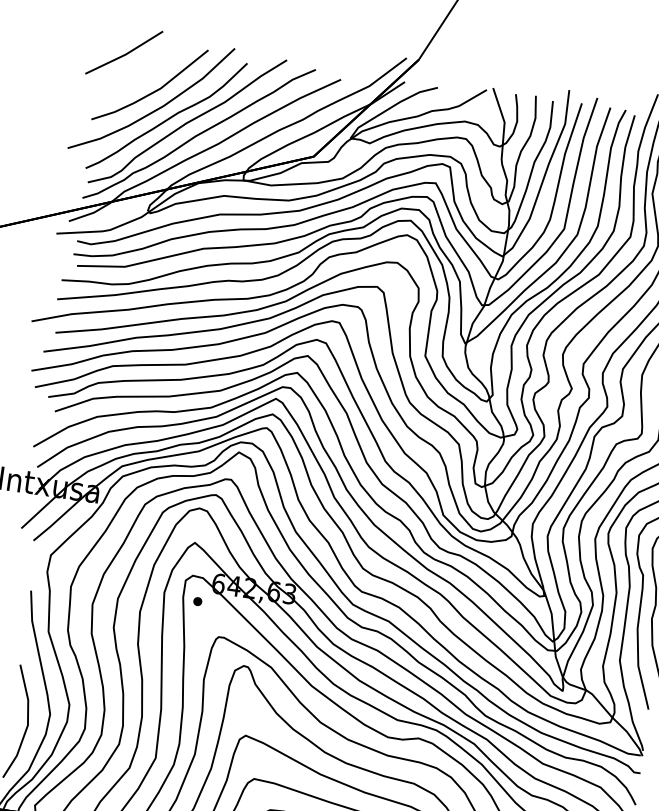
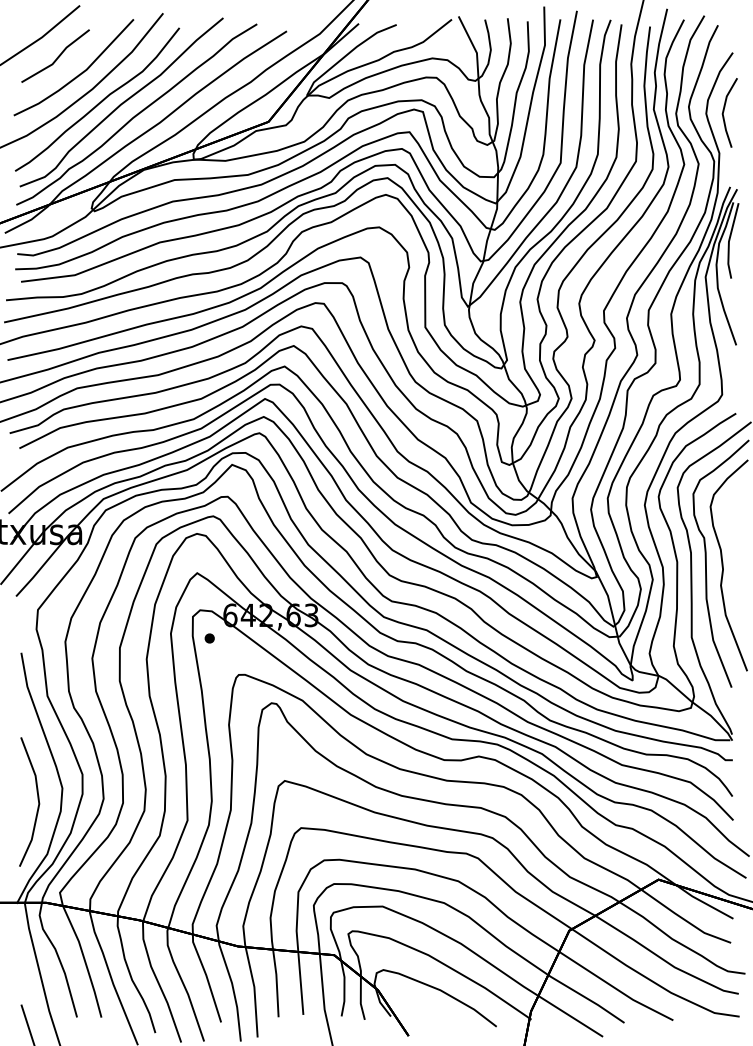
line: (137, 73) -> (57, 56), added

